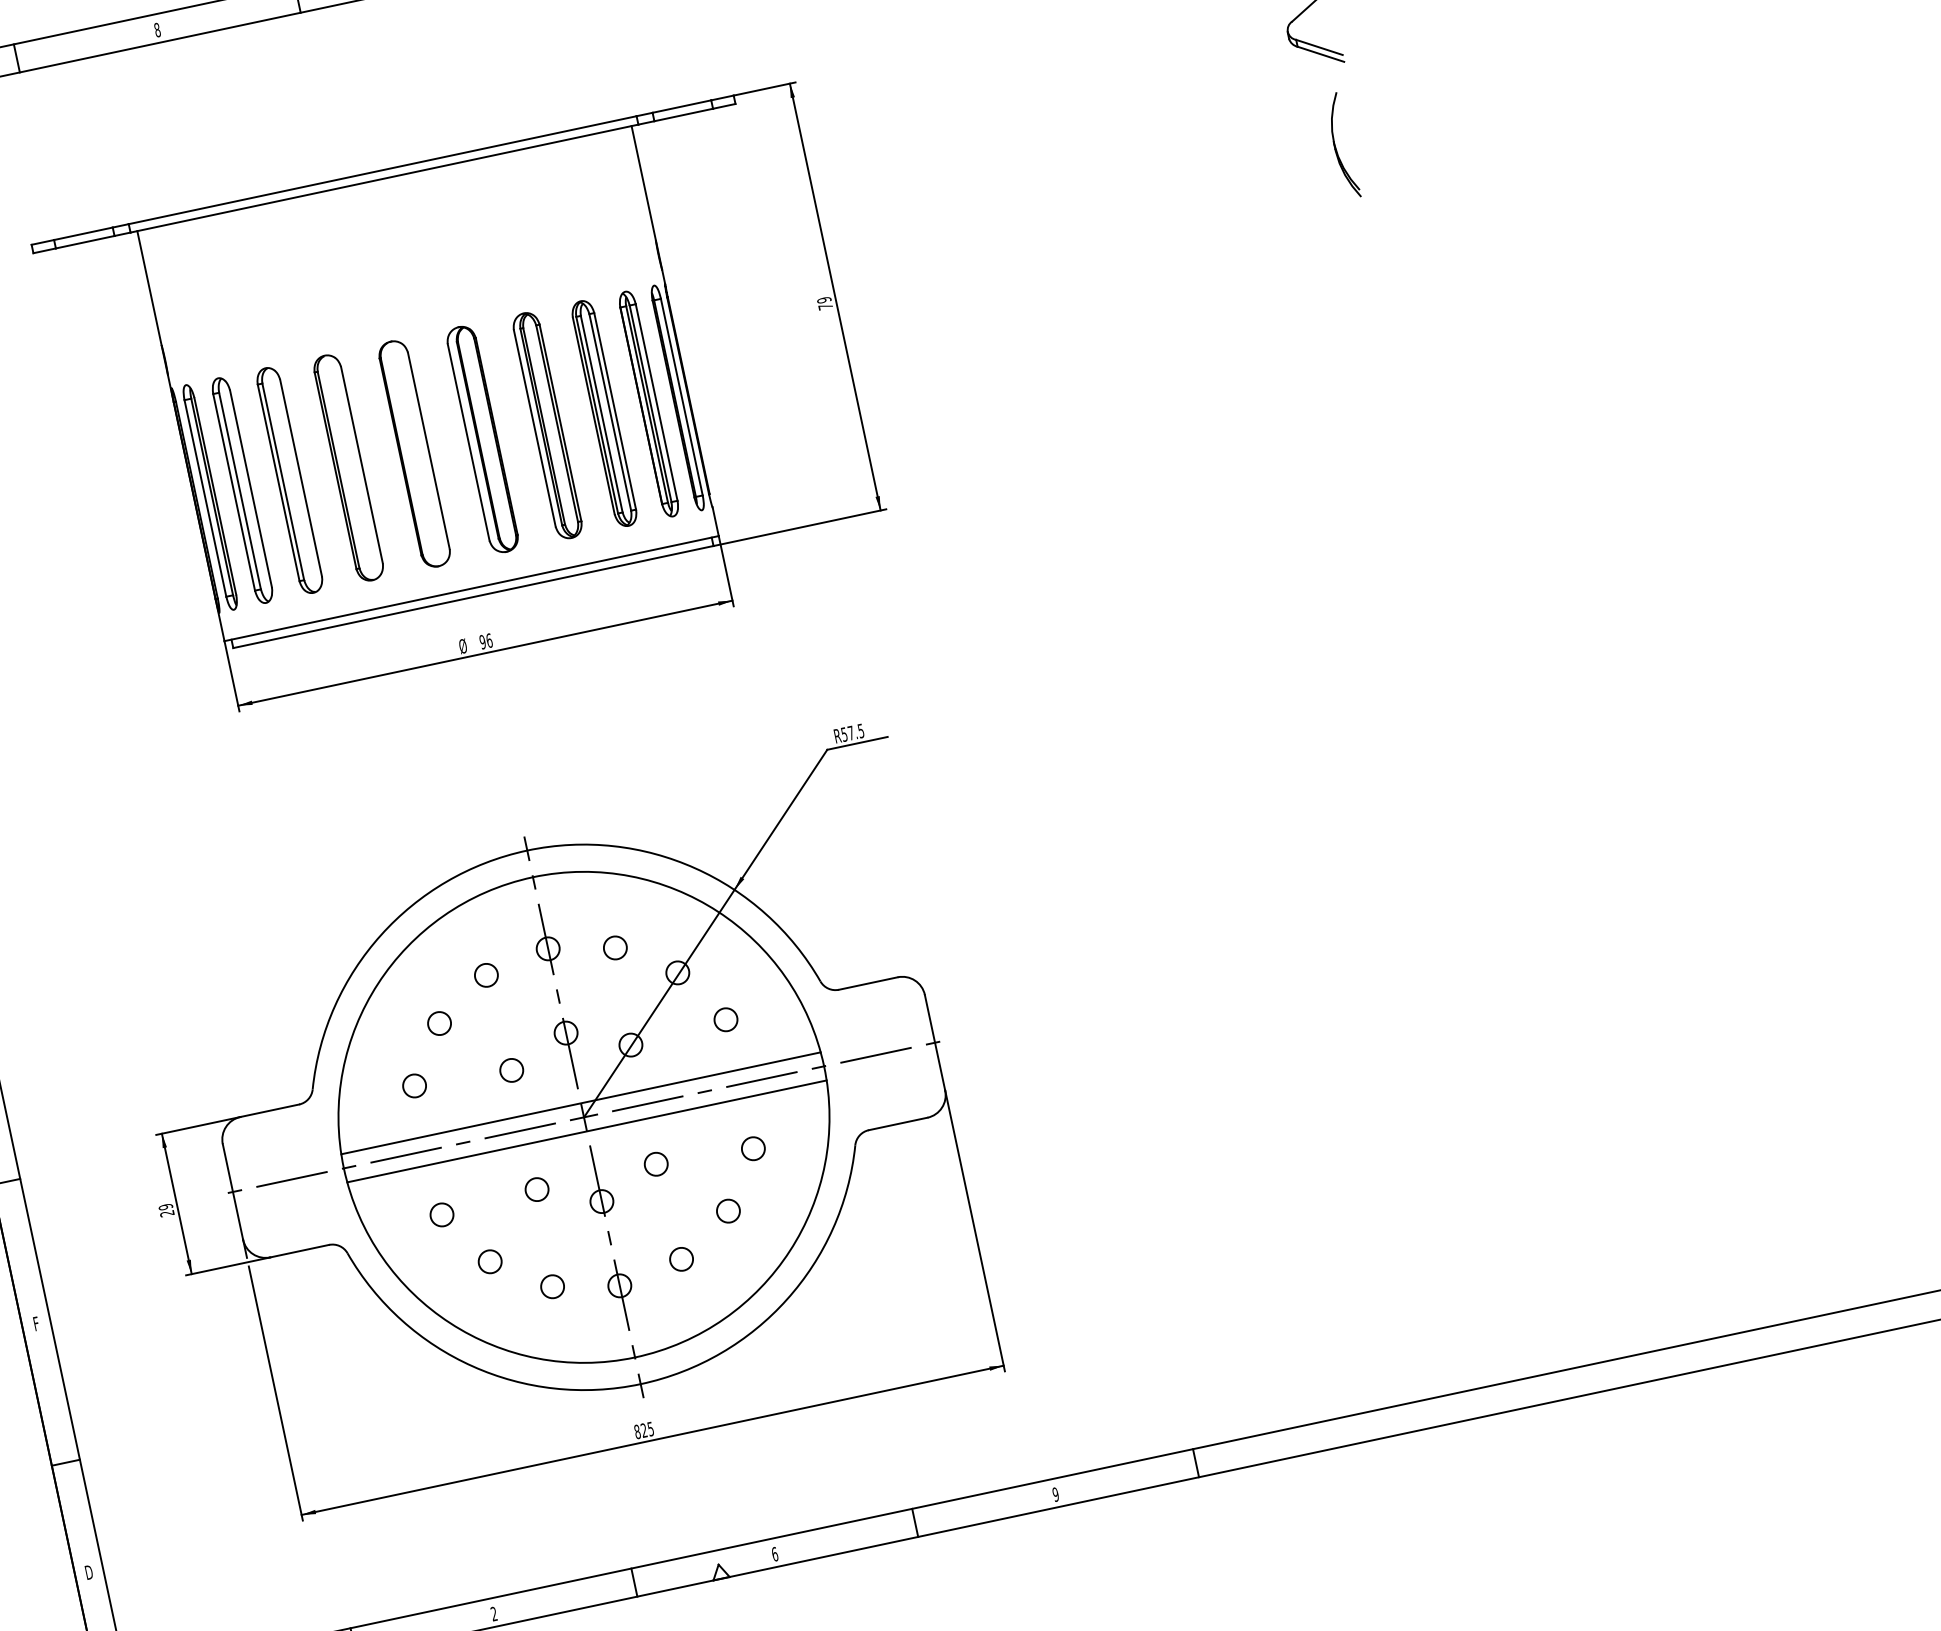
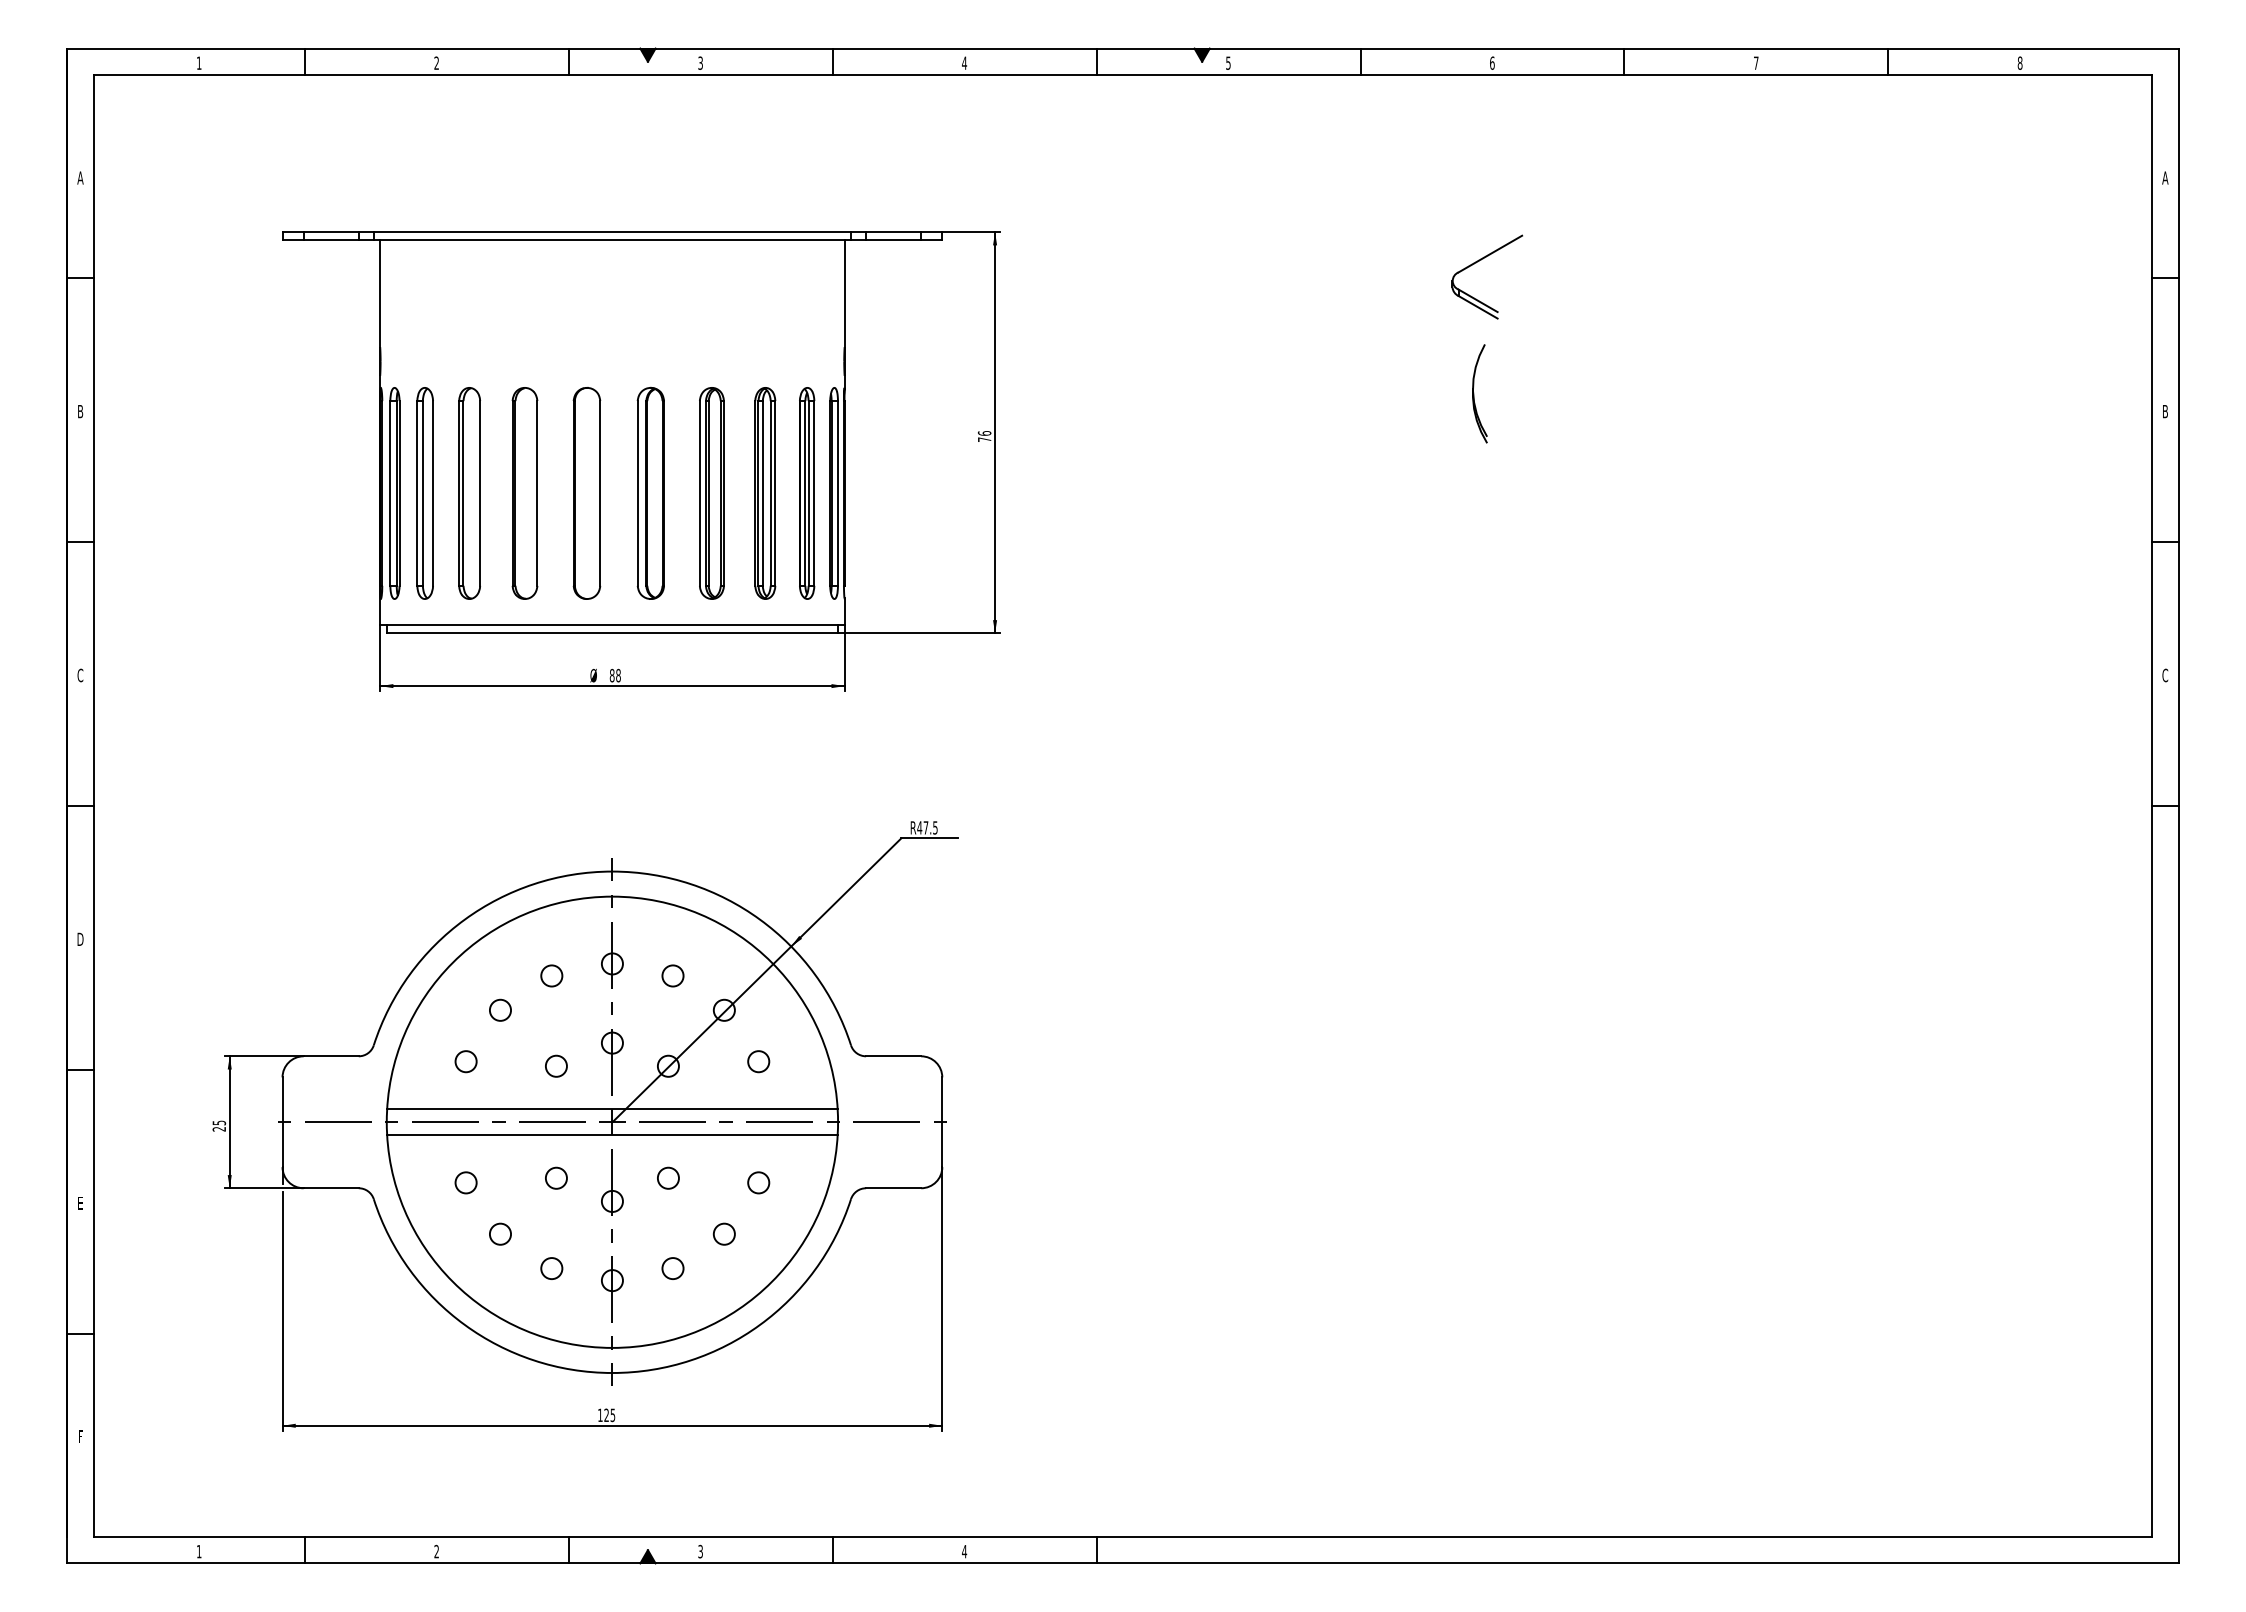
text: (157, 29) -> (436, 62), 8 -> 2
text: (824, 300) -> (984, 433), 79 -> 76
text: (485, 641) -> (614, 675), 96 -> 88
text: (844, 734) -> (919, 827), R57.5 -> R47.5
text: (164, 1206) -> (218, 1122), 29 -> 25
text: (36, 1324) -> (80, 1203), F -> E
text: (637, 1432) -> (600, 1415), 825 -> 125
text: (1055, 1494) -> (964, 1551), 9 -> 4
text: (774, 1554) -> (700, 1551), 6 -> 3
fill: (719, 1571) -> (647, 1556), added
text: (89, 1572) -> (80, 1436), D -> F

